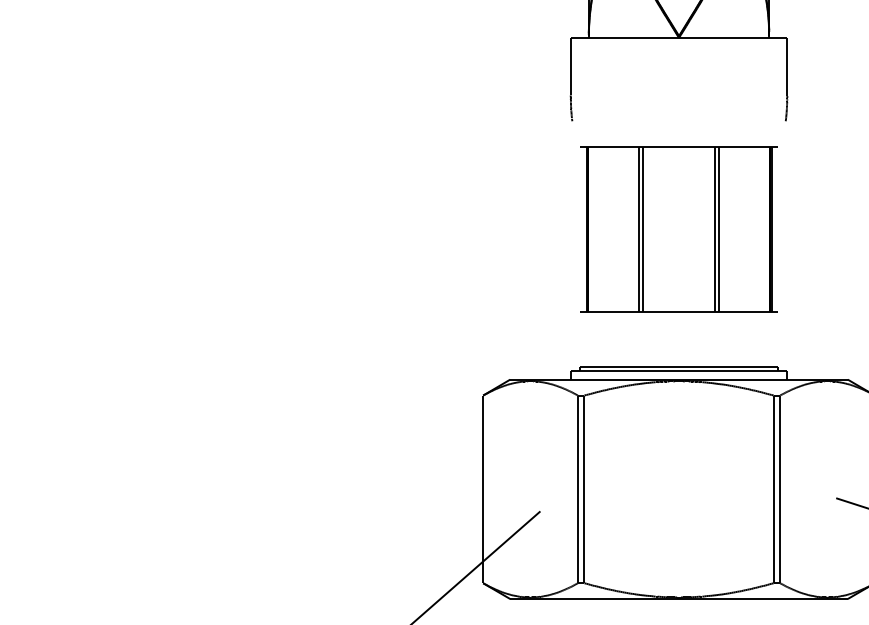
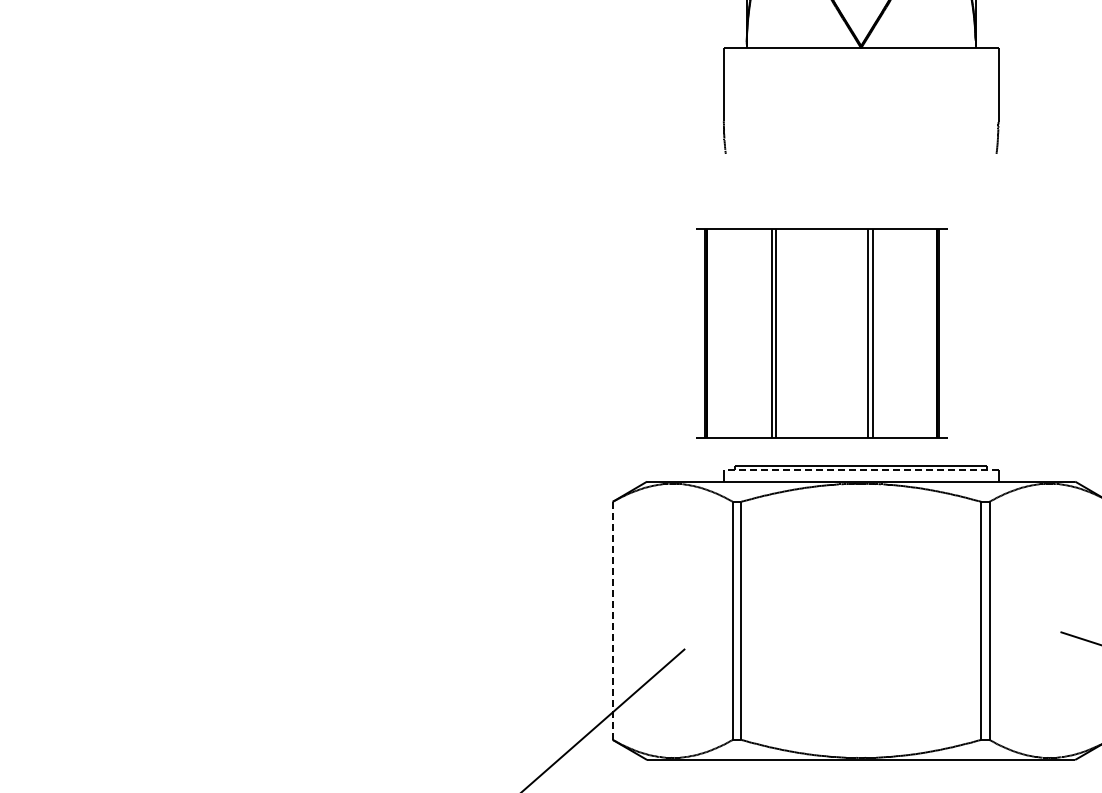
part: (678, 229) -> (821, 333), moved
line: (678, 370) -> (860, 470), solid -> dashed
line: (482, 489) -> (612, 621), solid -> dashed

